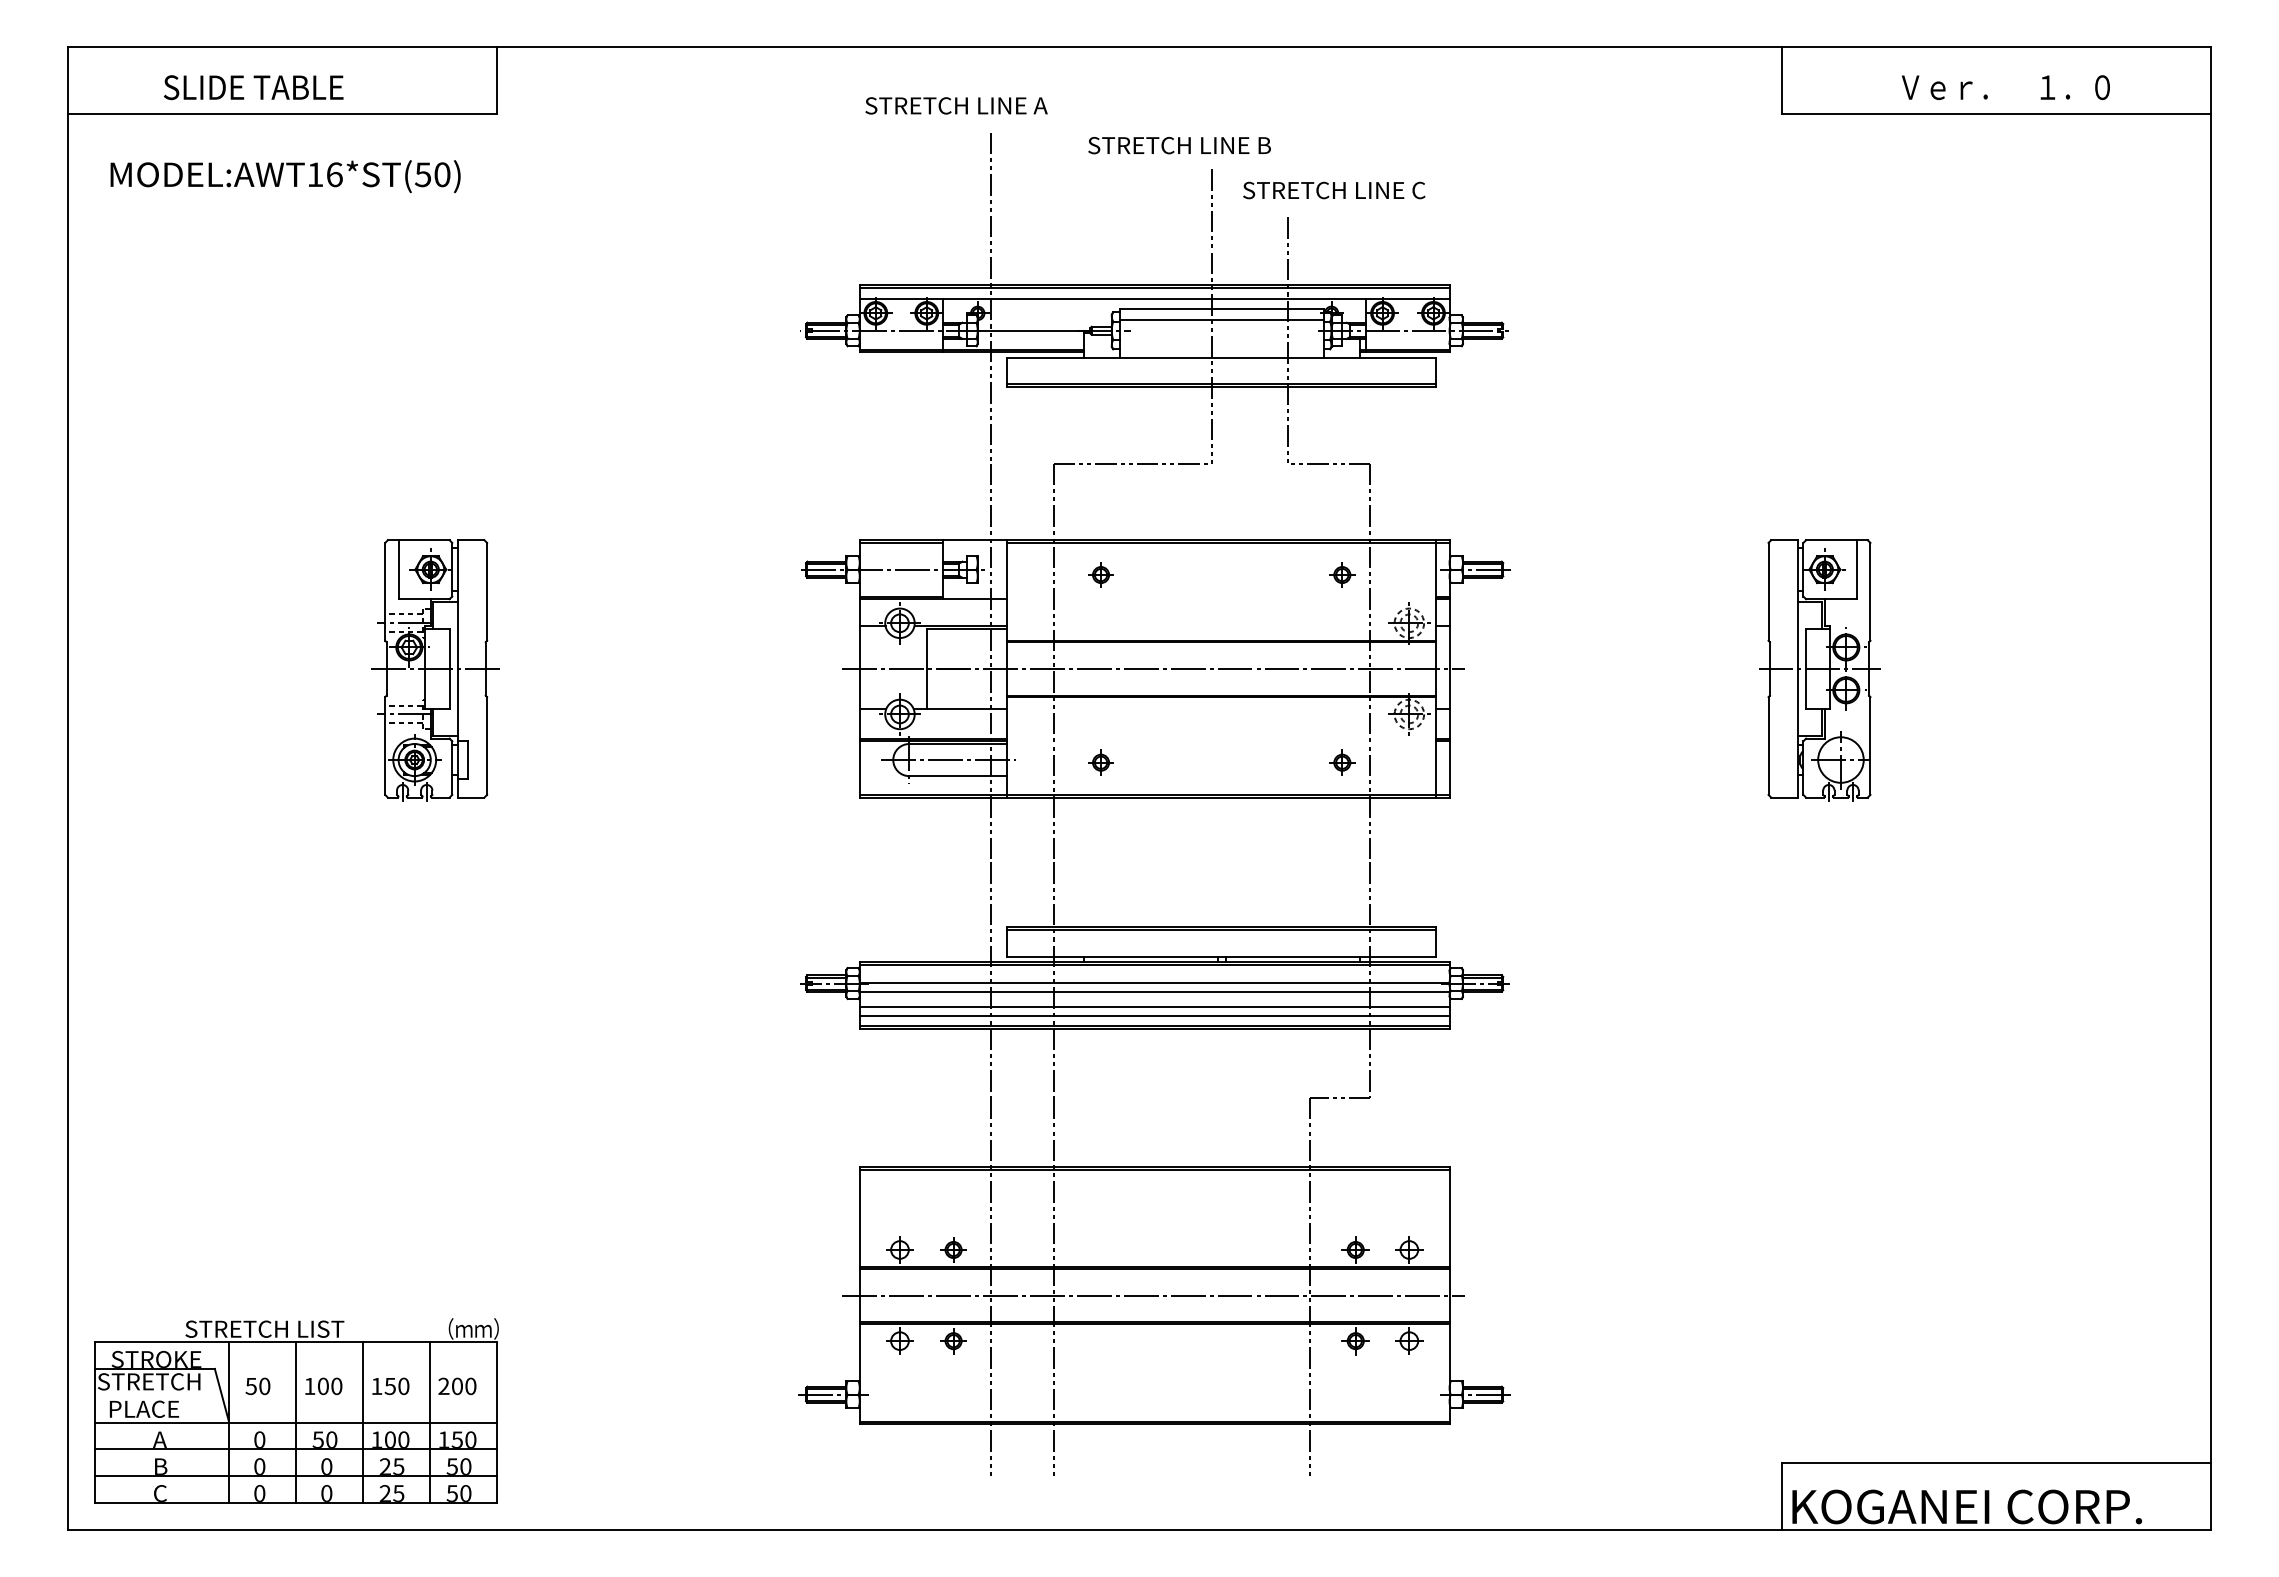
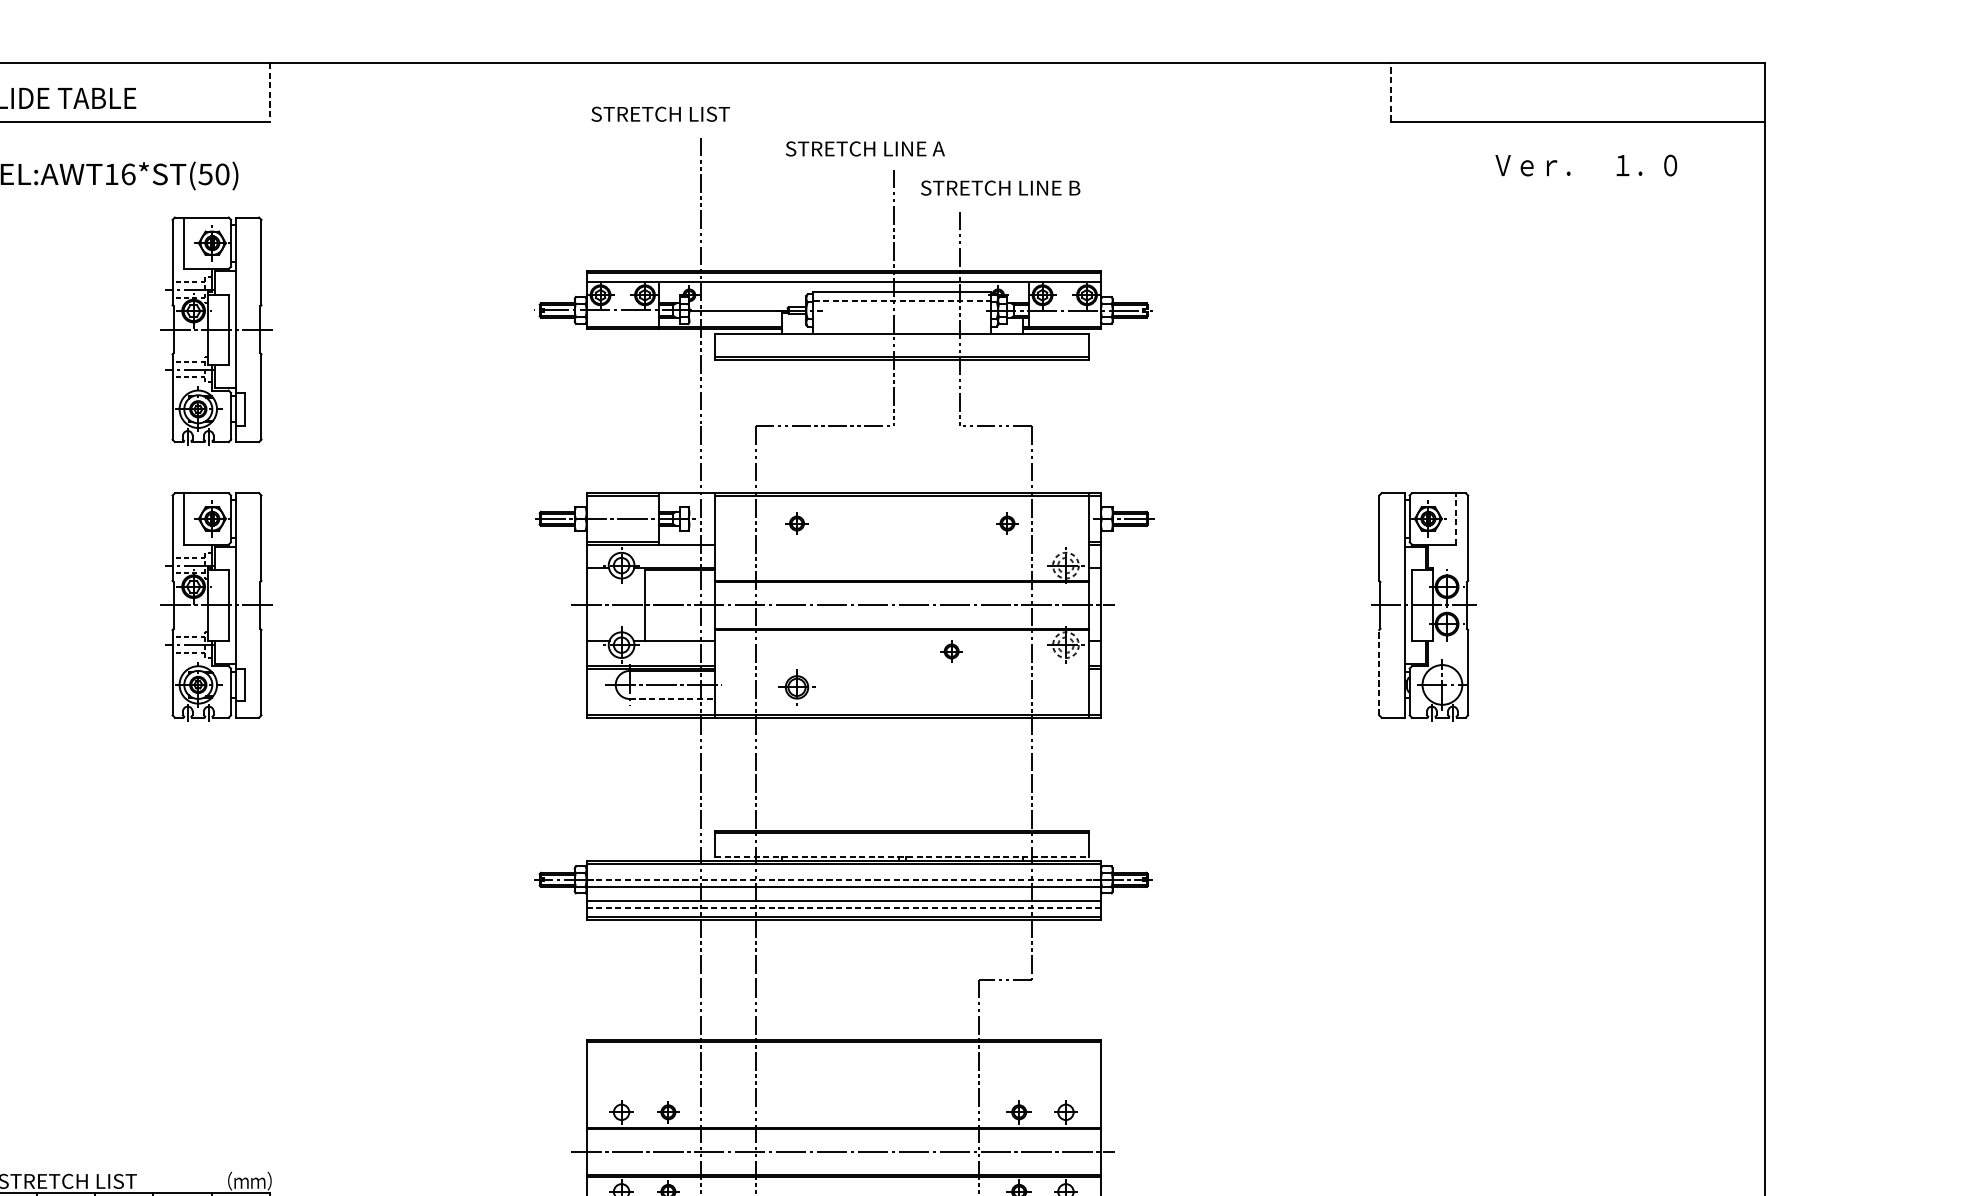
line: (497, 80) -> (270, 92), solid -> dashed
line: (1781, 80) -> (1390, 92), solid -> dashed
text: (2005, 87) -> (1585, 165), moved
text: (1022, 105) -> (728, 113), STRETCH LINE A -> STRETCH LIST
text: (1263, 145) -> (938, 148), STRETCH LINE B -> STRETCH LINE A
text: (1418, 190) -> (1073, 188), STRETCH LINE C -> STRETCH LINE B
line: (1221, 320) -> (902, 301), solid -> dashed
part: (435, 354) -> (216, 331), added
line: (1857, 569) -> (1456, 518), solid -> dashed
line: (1768, 746) -> (1379, 673), solid -> dashed
part: (1100, 762) -> (796, 687), size x1.6
part: (1342, 762) -> (951, 651), moved
line: (958, 776) -> (672, 699), solid -> dashed
line: (1222, 956) -> (902, 856), solid -> dashed
line: (1154, 983) -> (843, 879), solid -> dashed
line: (1154, 1015) -> (843, 907), solid -> dashed

